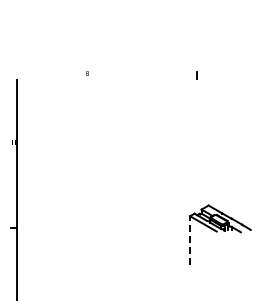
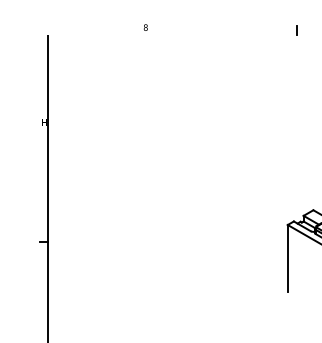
line: (190, 240) -> (288, 258), dashed -> solid

